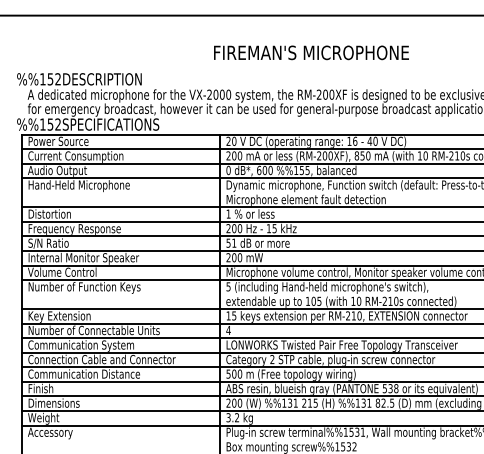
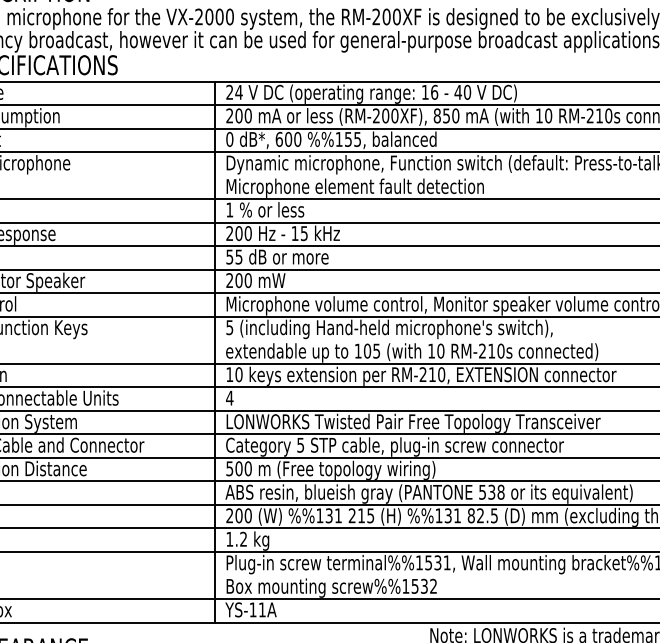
text: (234, 140) -> (239, 90), 20 -> 24
text: (234, 242) -> (239, 255), 51 -> 55
text: (234, 315) -> (239, 373), 15 -> 10
text: (272, 359) -> (300, 445), 2 -> 5
text: (228, 417) -> (229, 538), 3.2 -> 1.2

